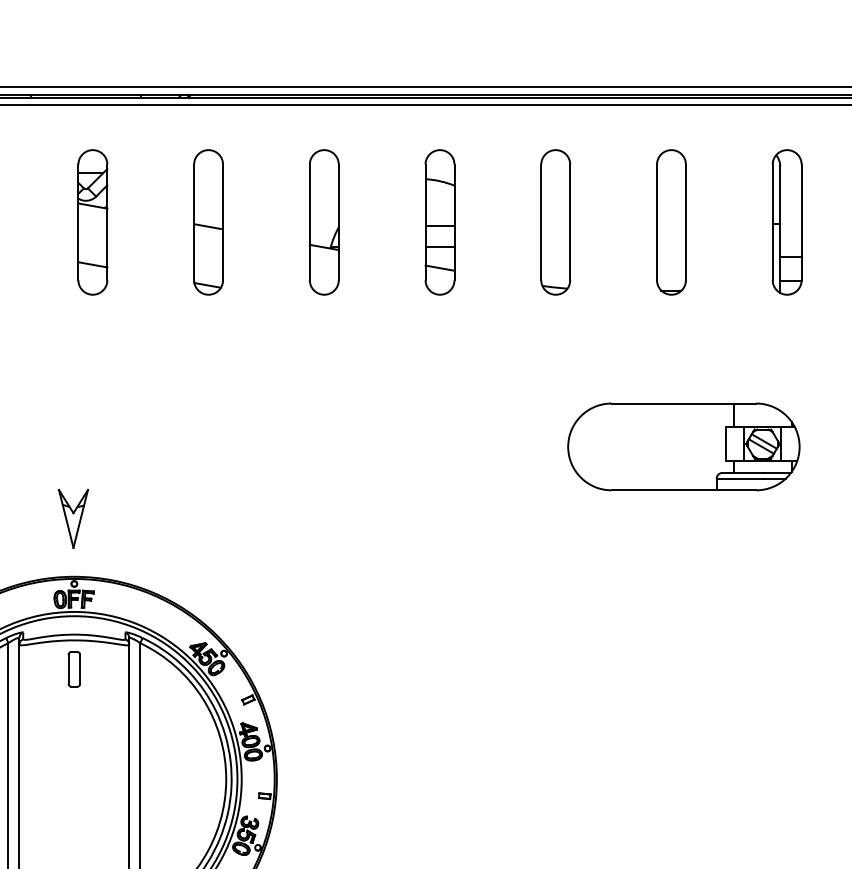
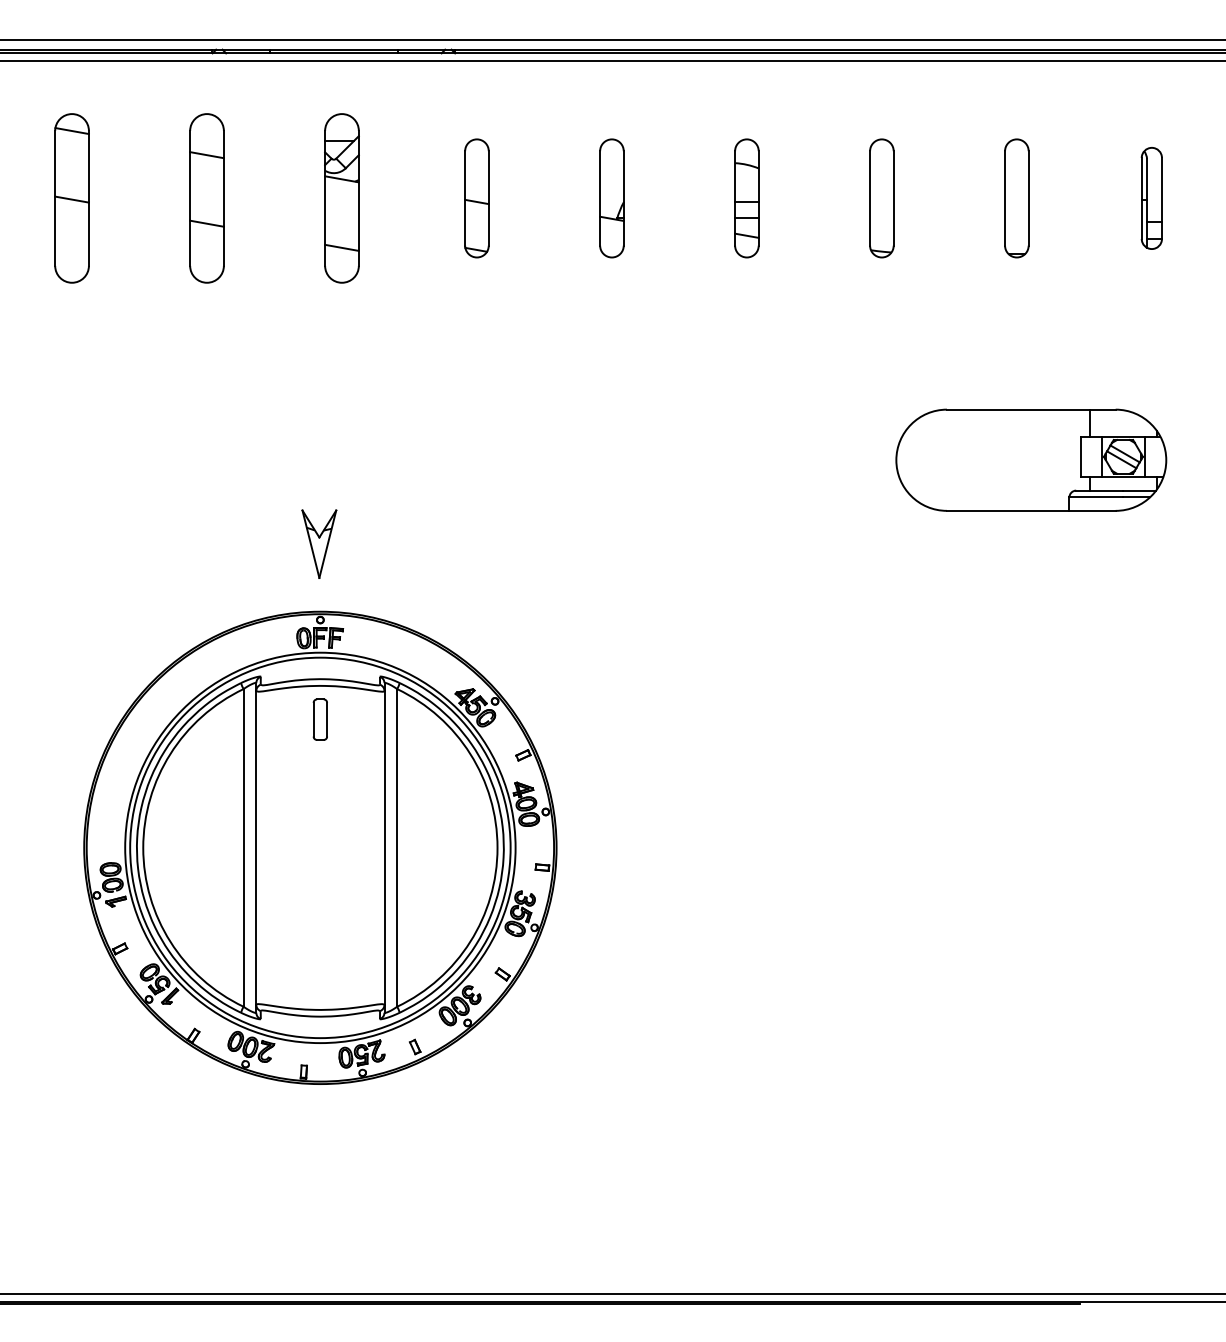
part: (208, 222) -> (476, 198), size x0.7
part: (323, 222) -> (611, 198), size x0.7
part: (439, 222) -> (746, 198), size x0.7
part: (555, 222) -> (881, 198), size x0.7
part: (671, 222) -> (1016, 198), size x0.7
part: (786, 222) -> (1151, 198), size x0.6

